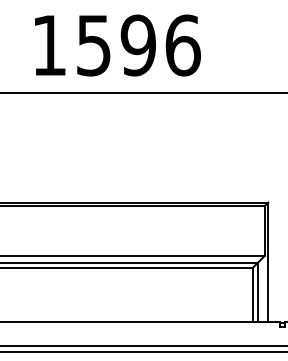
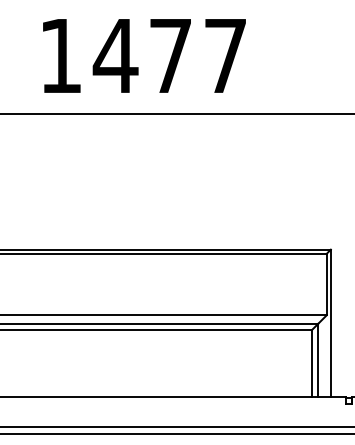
text: (137, 45) -> (169, 55), 1596 -> 1477

